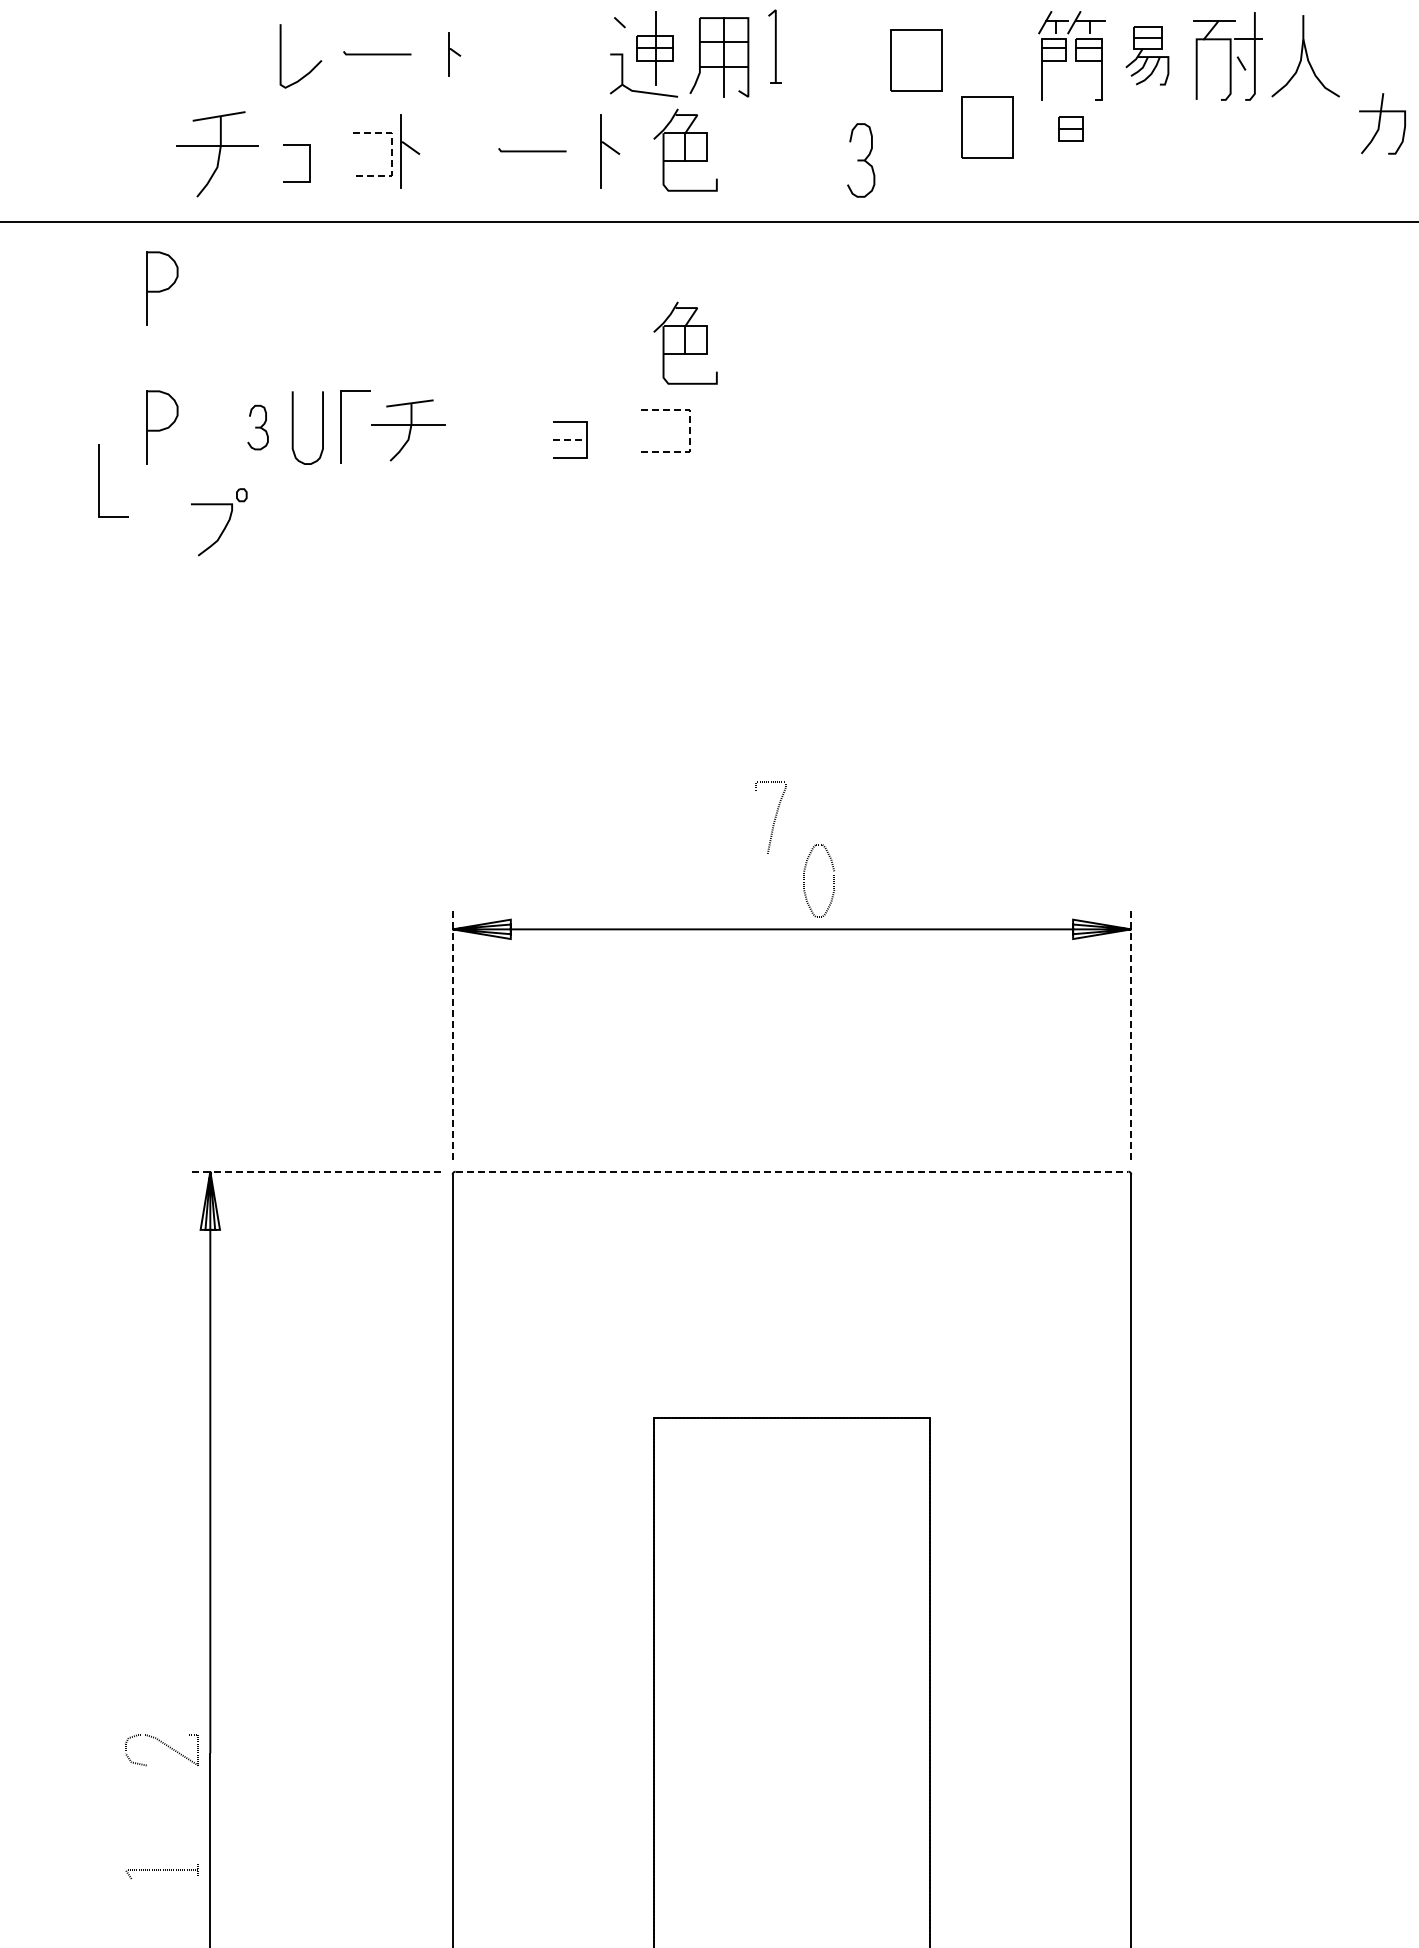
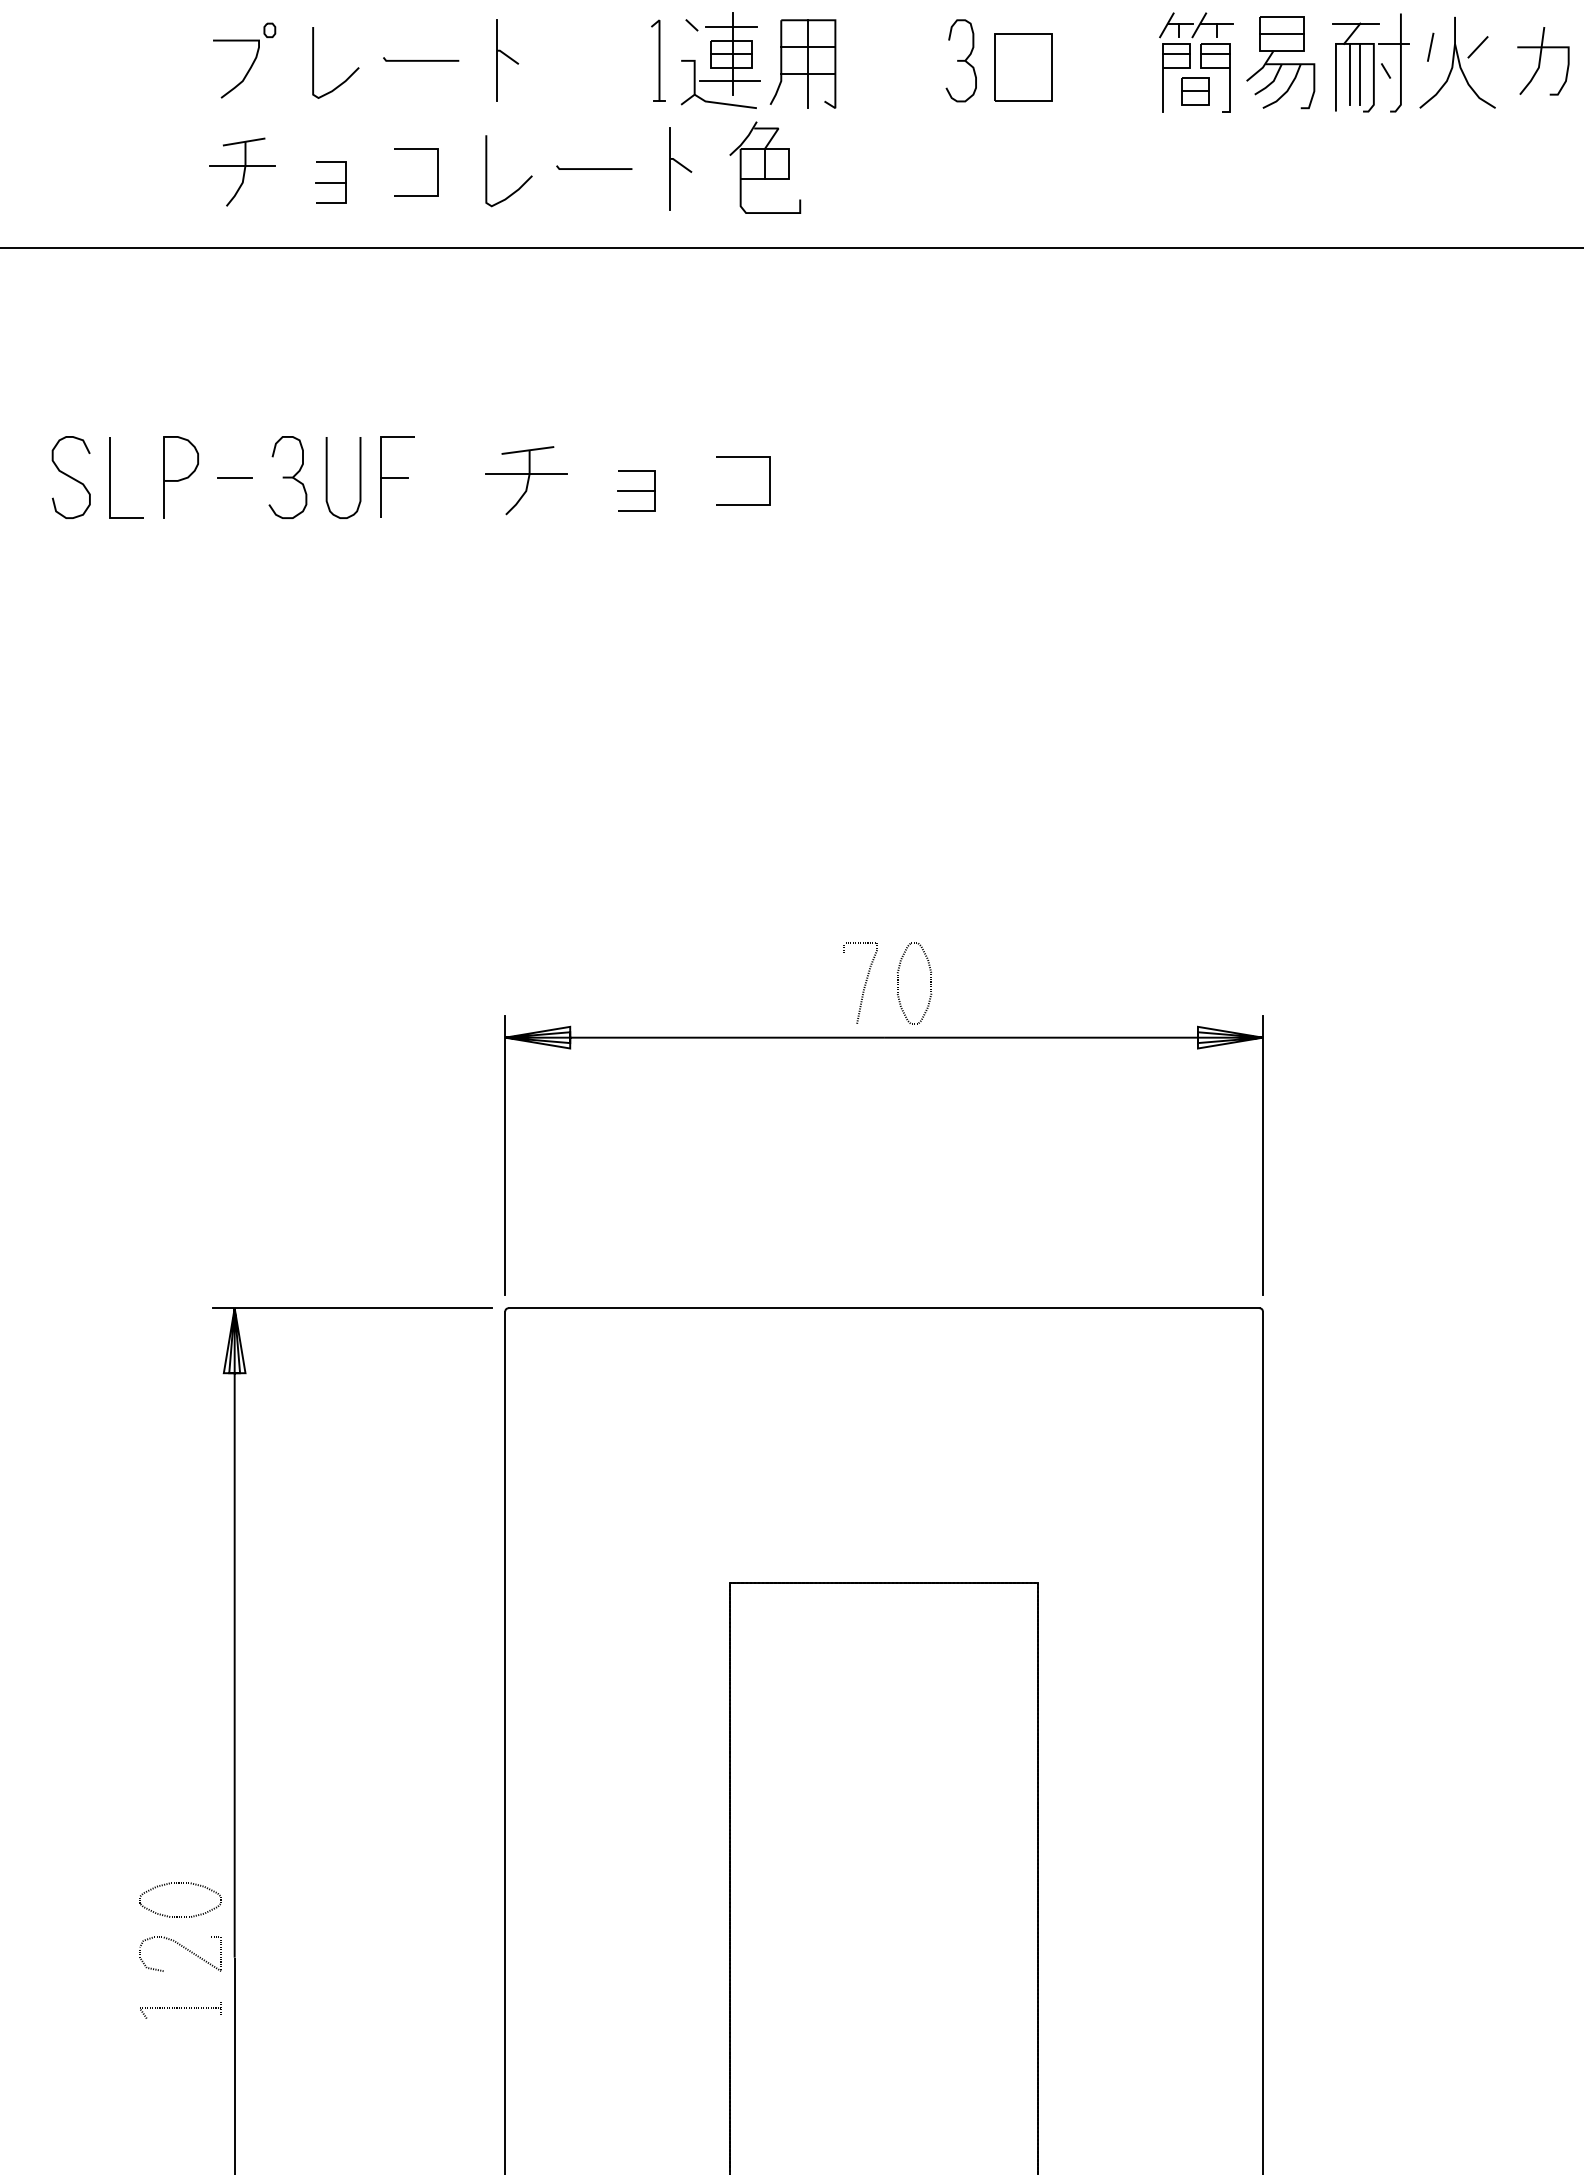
line: (655, 24) -> (731, 27), added
line: (1281, 42) -> (1430, 47), added
line: (1323, 42) -> (1477, 47), added
part: (774, 46) -> (658, 60), moved
part: (454, 54) -> (507, 60), size x1.67
part: (1147, 55) -> (1281, 61), size x1.43
line: (1208, 66) -> (1349, 74), added
line: (1218, 66) -> (1360, 74), added
line: (653, 72) -> (729, 80), added
part: (1382, 123) -> (1543, 60), moved
part: (987, 127) -> (1102, 142), removed
part: (1070, 128) -> (1195, 91), moved
part: (410, 151) -> (458, 169), removed
part: (217, 153) -> (242, 171), size x0.71
line: (392, 154) -> (438, 172), dashed -> solid
part: (861, 160) -> (961, 60), moved
line: (296, 163) -> (330, 182), added
curve: (467, 165) -> (521, 184), added
part: (162, 288) -> (181, 322), removed
part: (685, 342) -> (765, 382), removed
curve: (63, 427) -> (70, 477), added
line: (210, 427) -> (234, 477), added
part: (257, 427) -> (287, 477), size x1.67
line: (353, 427) -> (394, 477), added
part: (408, 430) -> (526, 480), moved
line: (689, 431) -> (769, 481), dashed -> solid
line: (569, 439) -> (635, 490), dashed -> solid
line: (99, 480) -> (110, 477), moved
part: (224, 526) -> (250, 65), moved
curve: (774, 817) -> (864, 983), moved
line: (452, 1034) -> (505, 1155), dashed -> solid
line: (1131, 1034) -> (1263, 1155), dashed -> solid
line: (315, 1171) -> (352, 1308), dashed -> solid
line: (792, 1171) -> (884, 1308), dashed -> solid
part: (160, 1687) -> (179, 1884), added
part: (161, 1871) -> (180, 2010), moved

